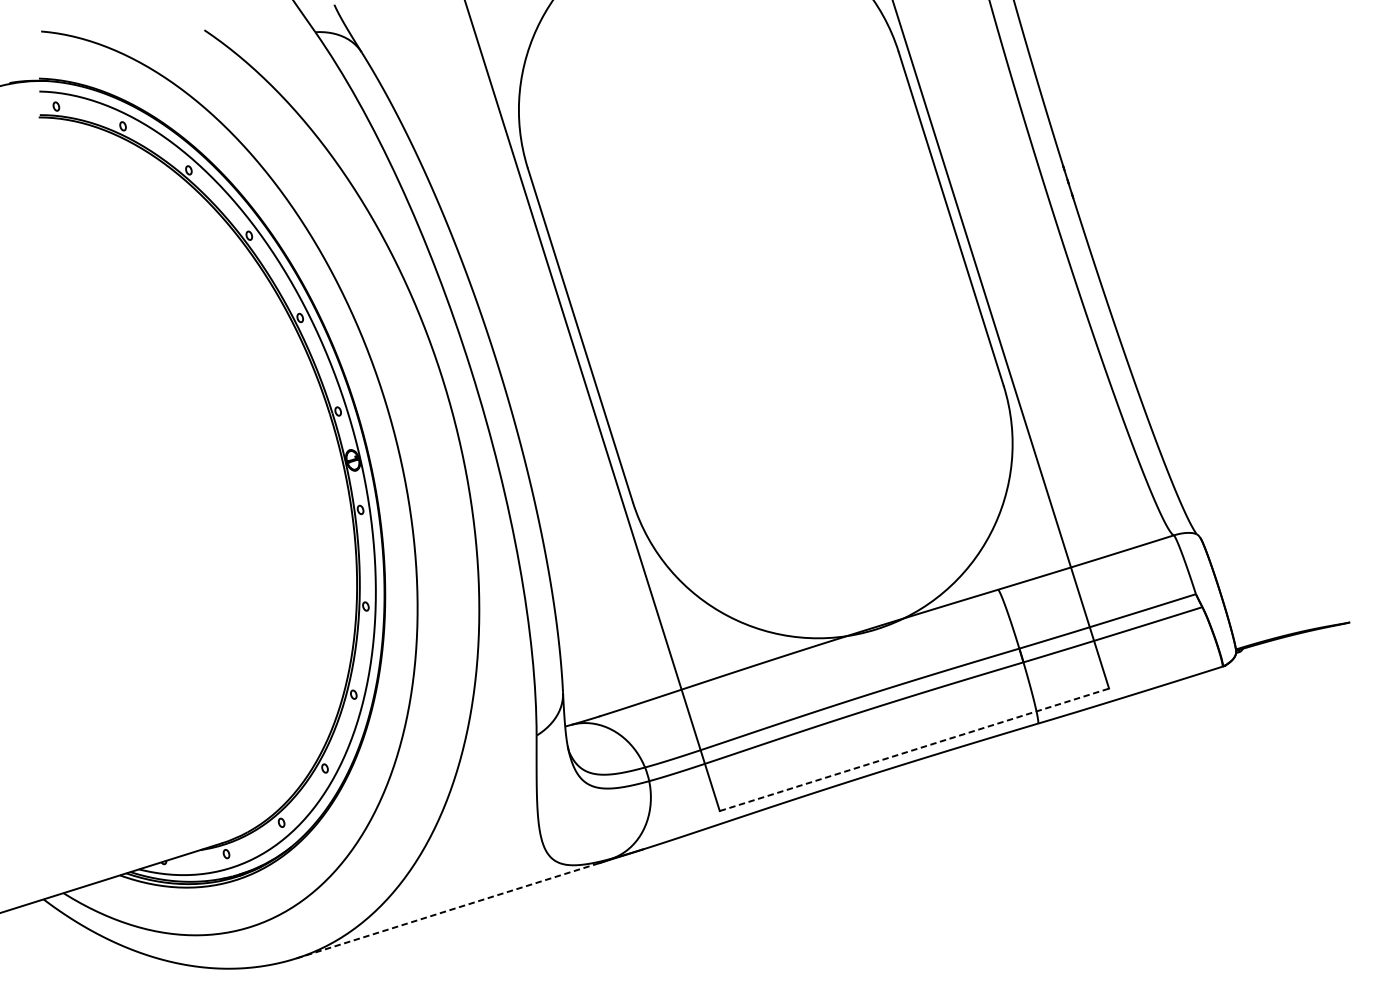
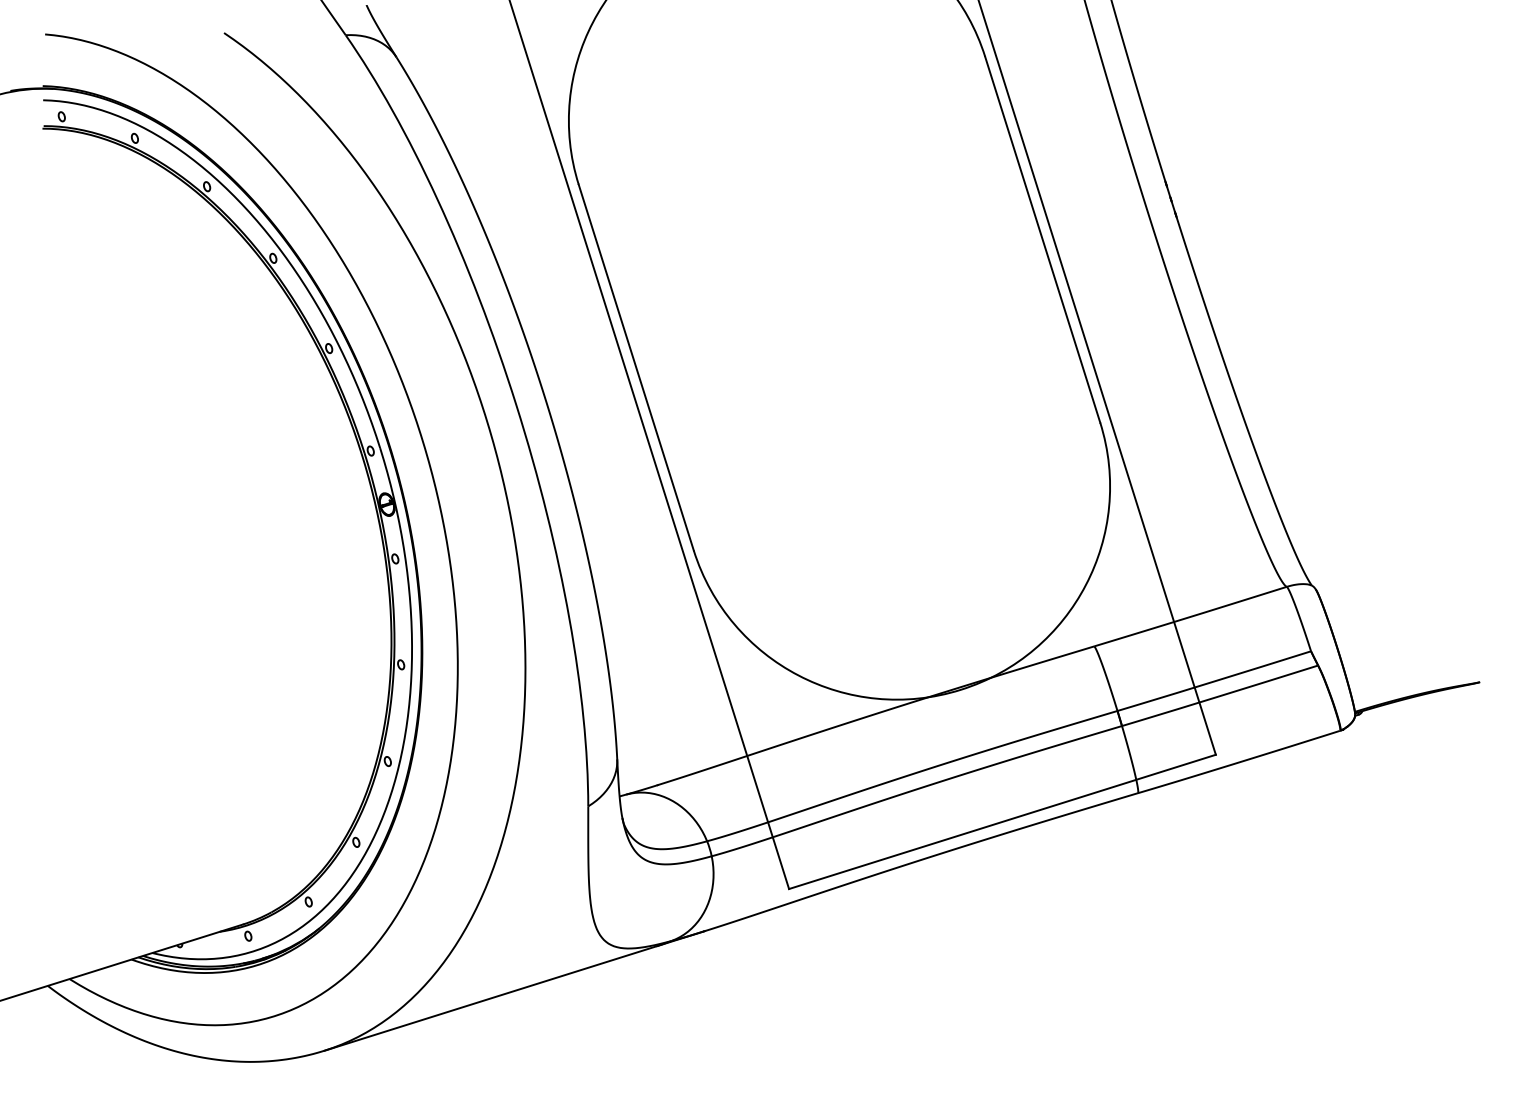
line: (914, 749) -> (1002, 821), dashed -> solid
line: (448, 910) -> (491, 998), dashed -> solid

